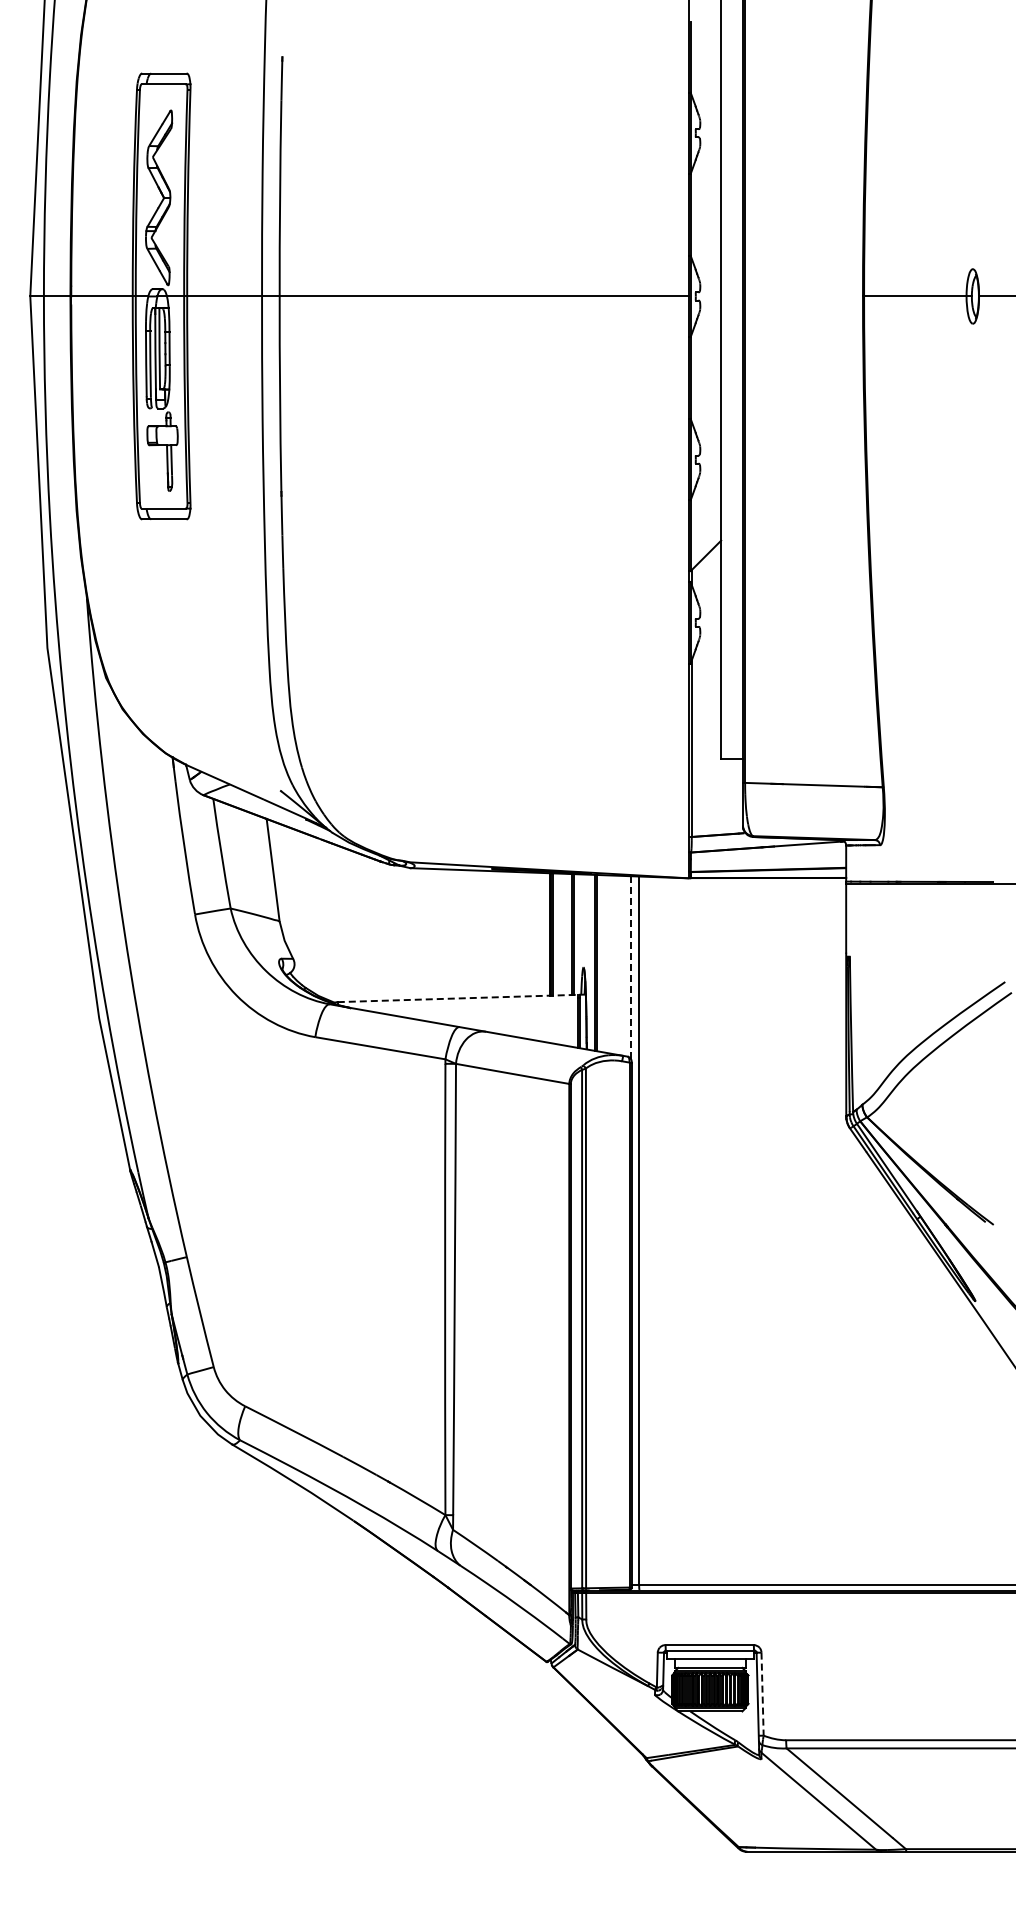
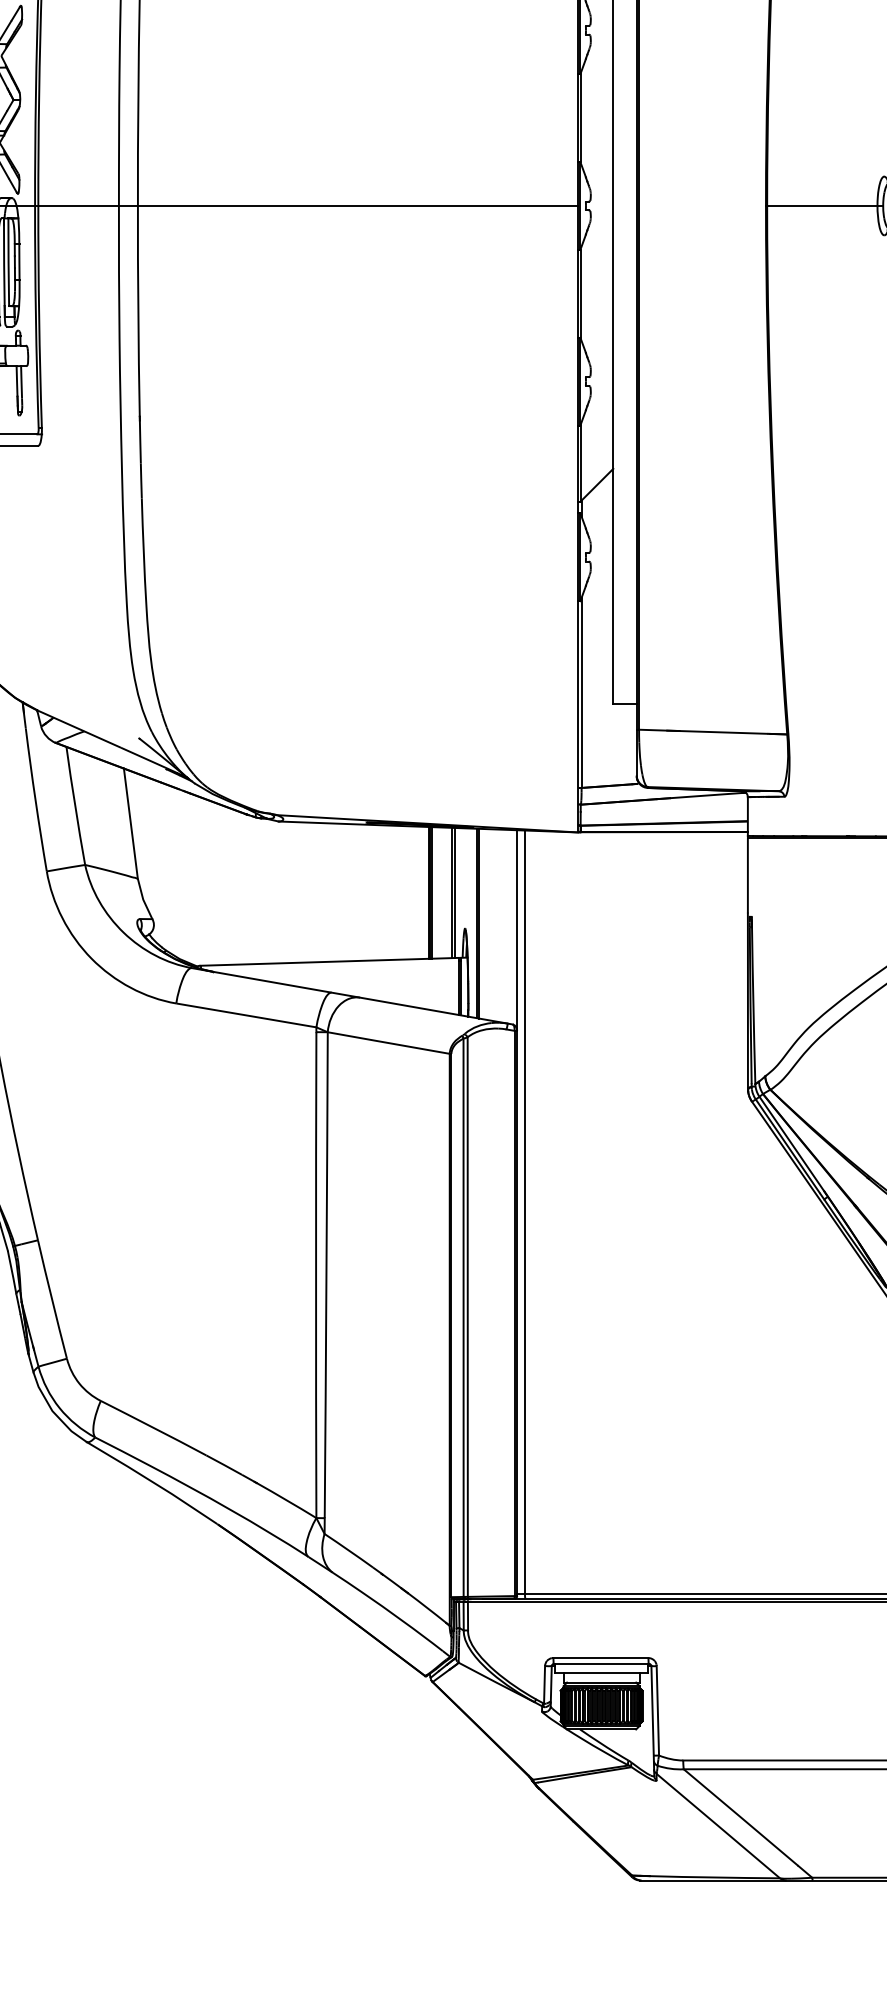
line: (631, 969) -> (516, 930), dashed -> solid
line: (457, 998) -> (329, 961), dashed -> solid
line: (762, 1694) -> (657, 1711), dashed -> solid

